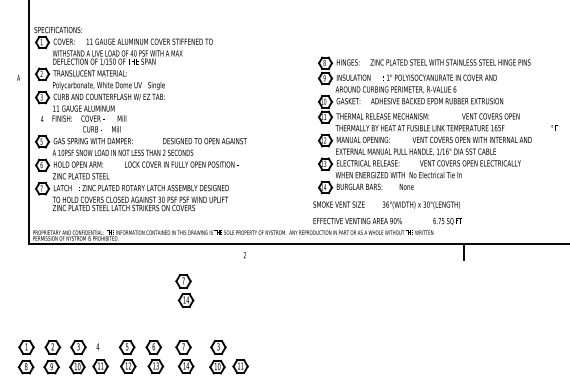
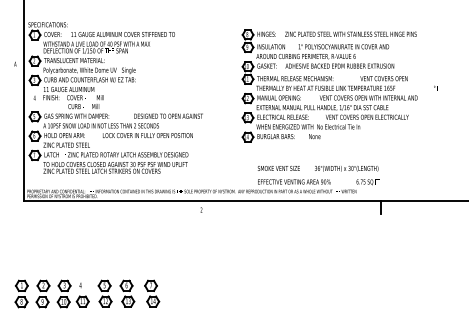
part: (437, 125) -> (340, 86), moved
part: (184, 290) -> (151, 239), removed
part: (223, 353) -> (183, 290), removed

